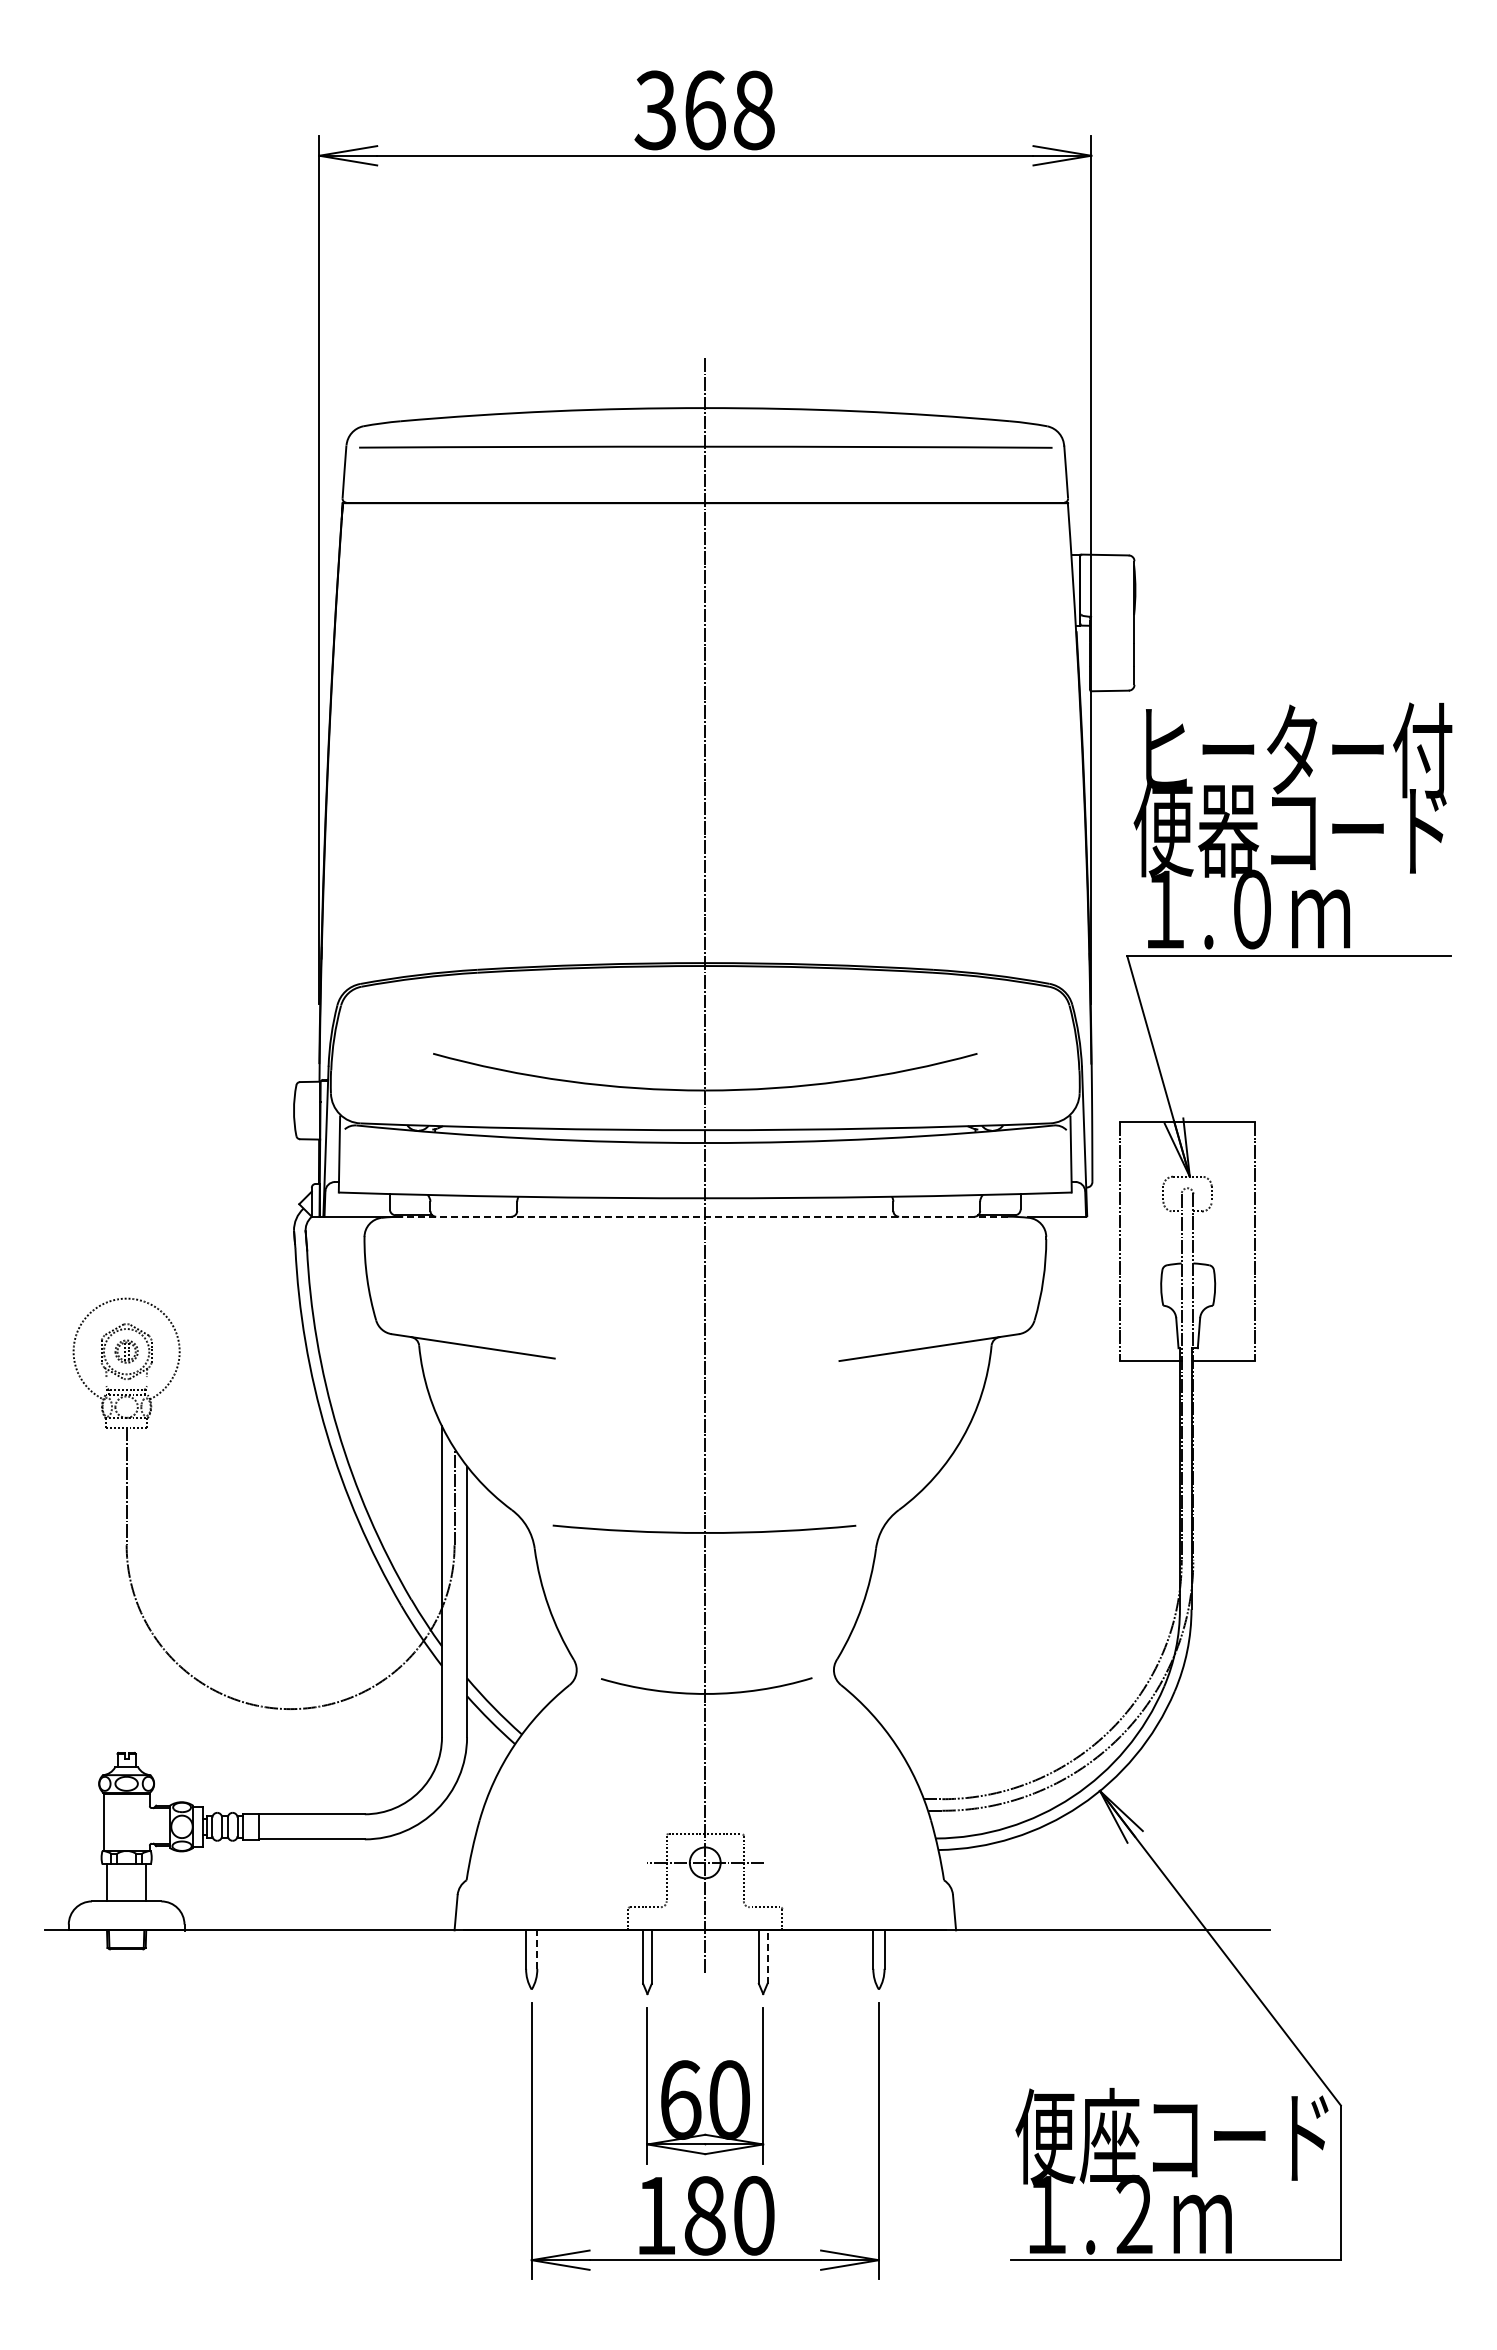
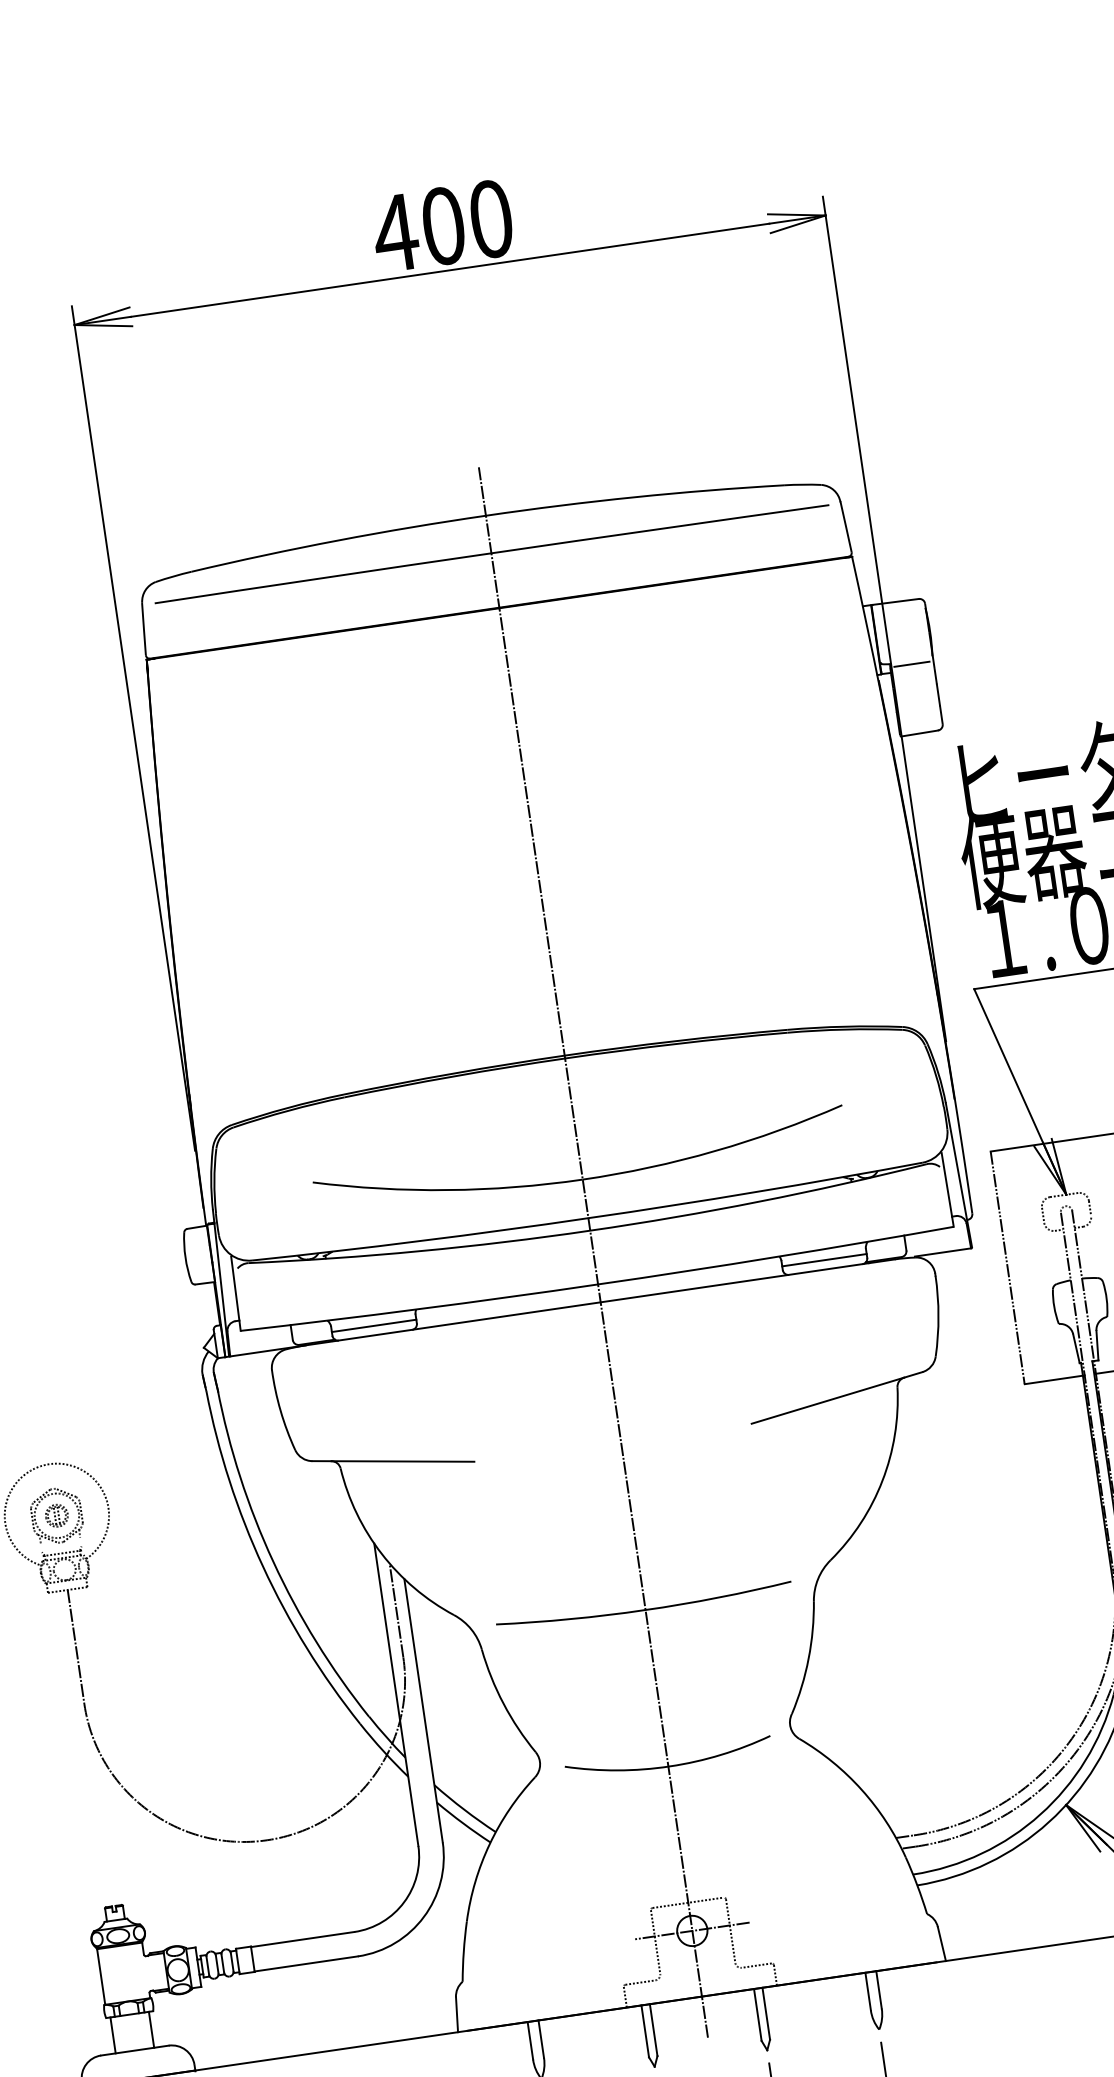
text: (703, 110) -> (441, 226), 368 -> 400
line: (1112, 620) -> (912, 664), added
line: (473, 1207) -> (373, 1326), added
line: (936, 1207) -> (824, 1260), added
line: (704, 1216) -> (599, 1302), dashed -> solid
line: (537, 1949) -> (541, 2039), dashed -> solid
line: (767, 1957) -> (766, 2014), dashed -> solid

